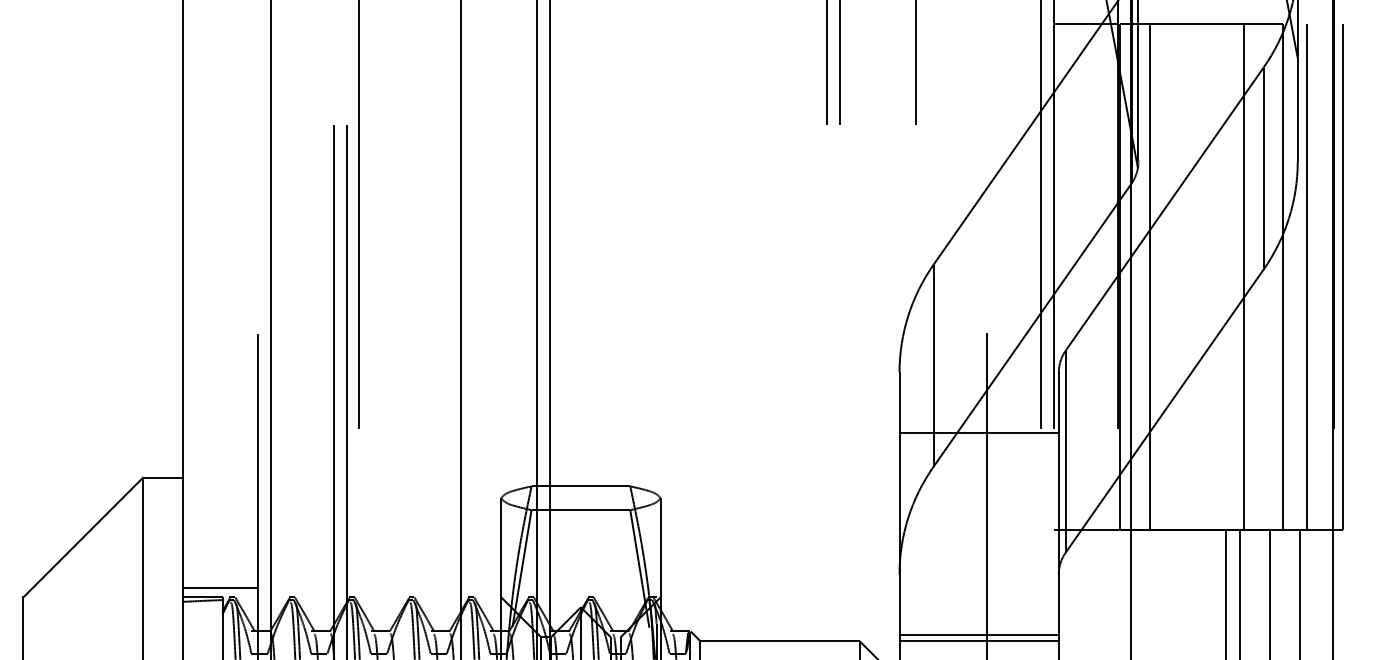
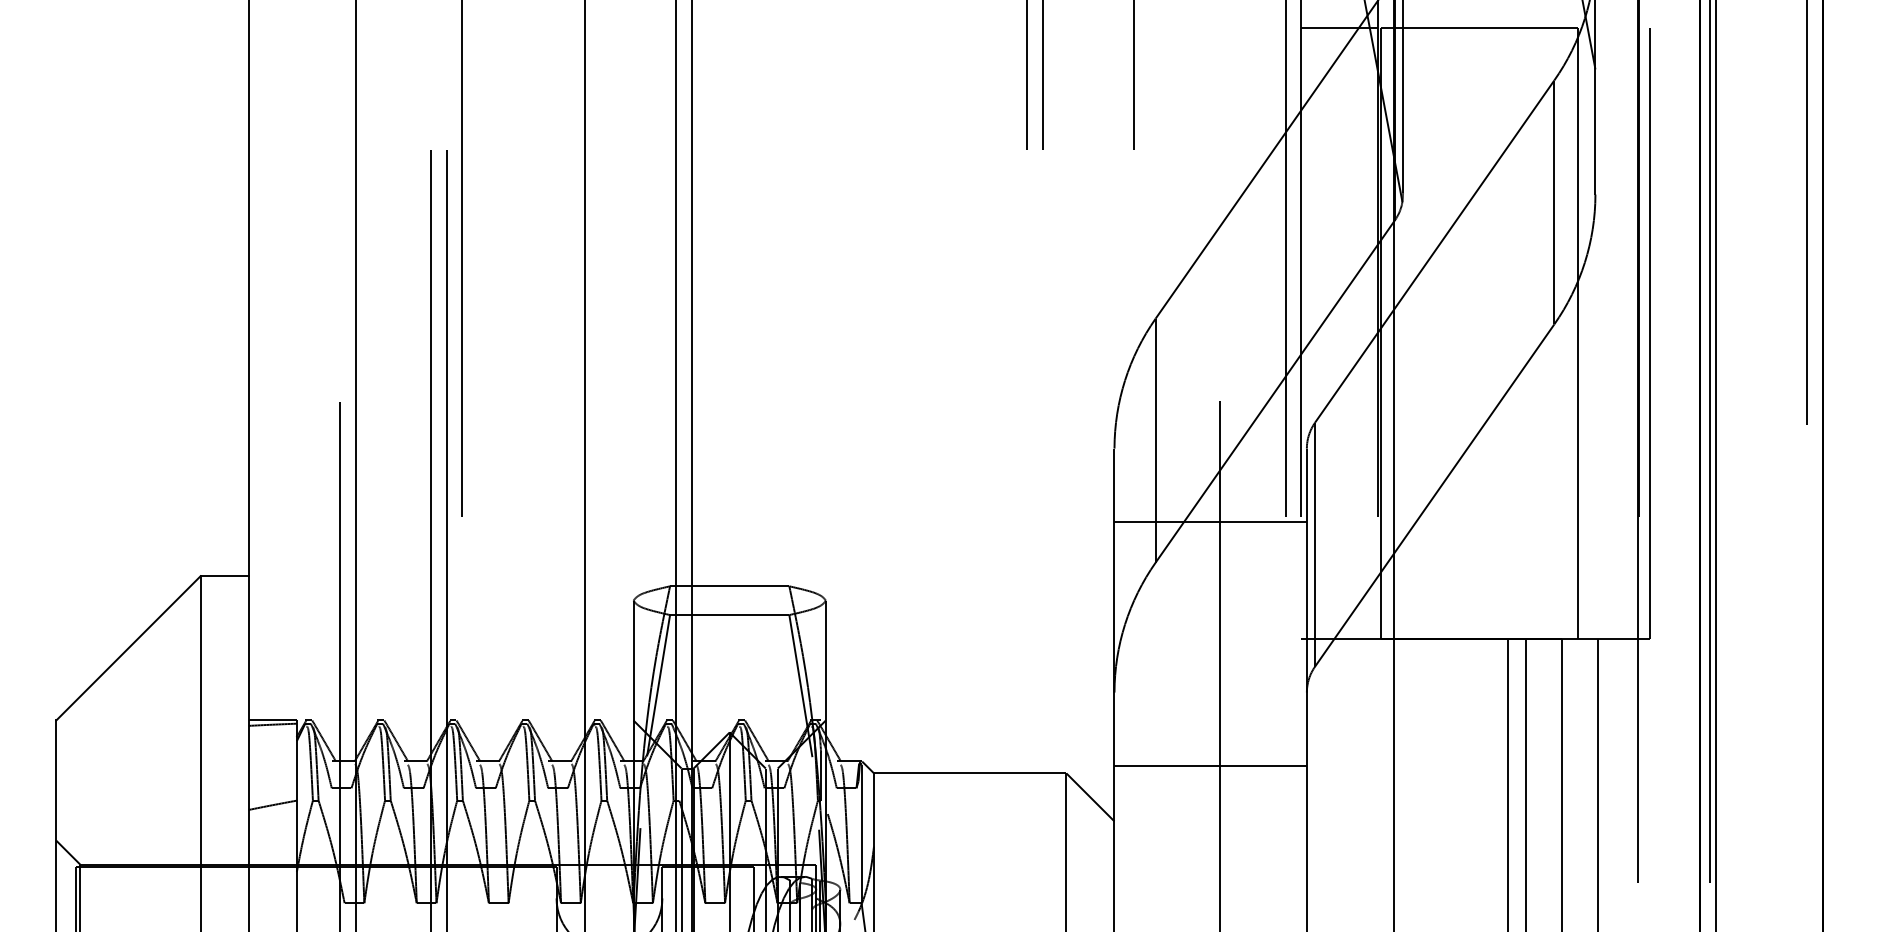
line: (1150, 276) -> (1417, 332), removed
line: (1243, 276) -> (1530, 332), removed
line: (1306, 276) -> (1606, 332), removed
line: (220, 587) -> (294, 708), removed
line: (979, 640) -> (1210, 772), removed

